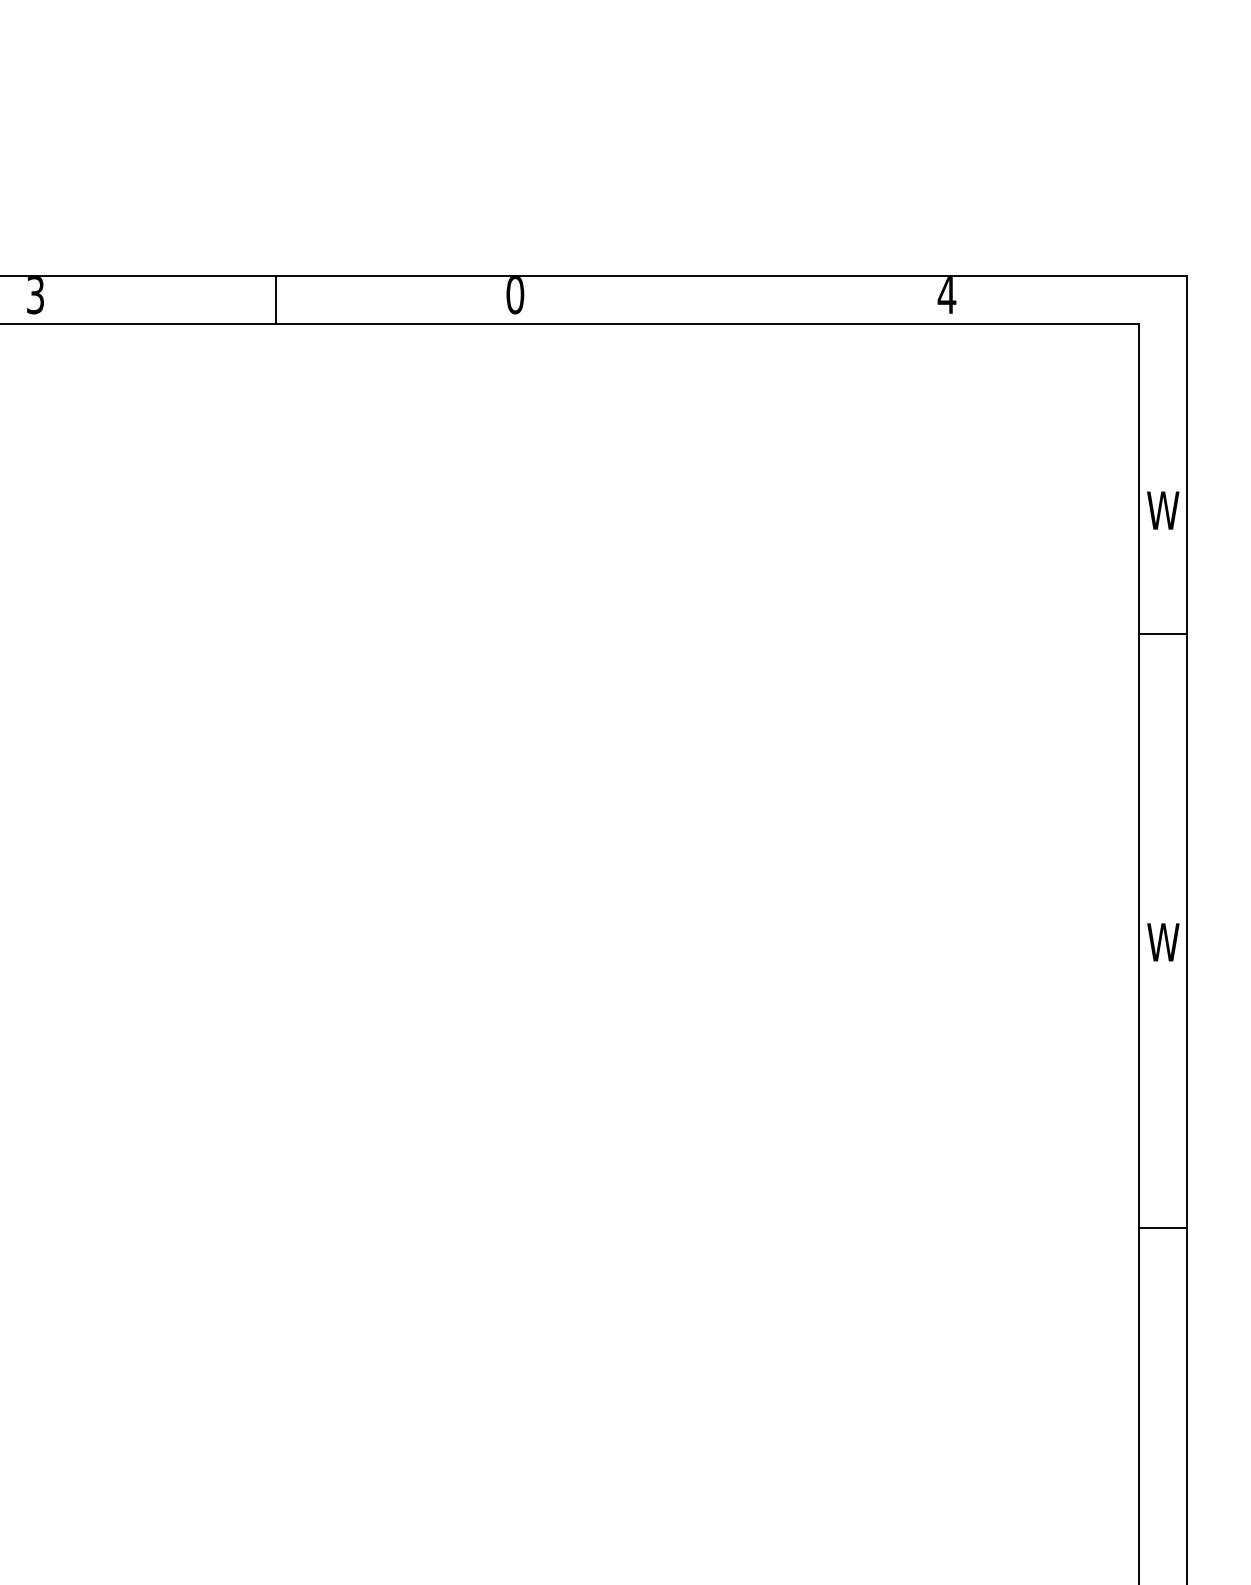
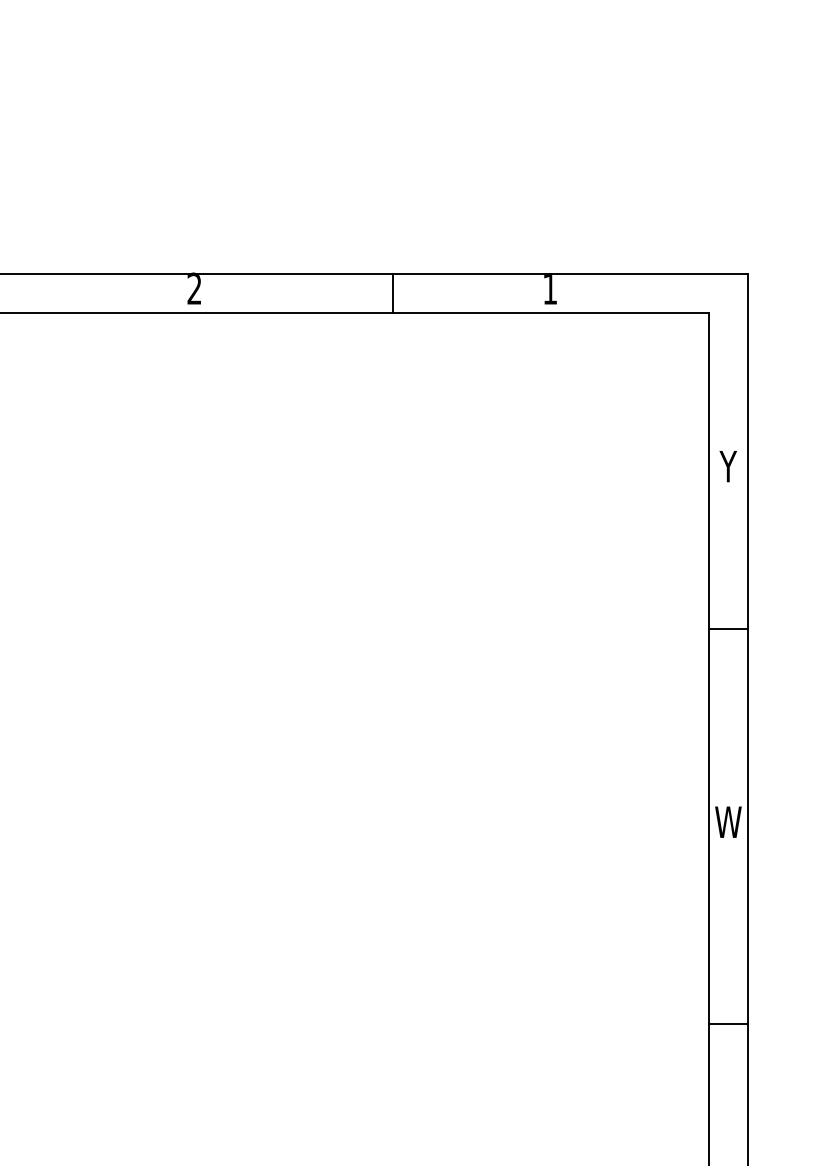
text: (515, 295) -> (194, 289), 0 -> 2
text: (946, 295) -> (549, 289), 4 -> 1
line: (755, 300) -> (392, 293), added
text: (1163, 510) -> (728, 466), W -> Y
line: (1163, 634) -> (728, 629), moved
line: (1163, 1227) -> (728, 1024), moved

